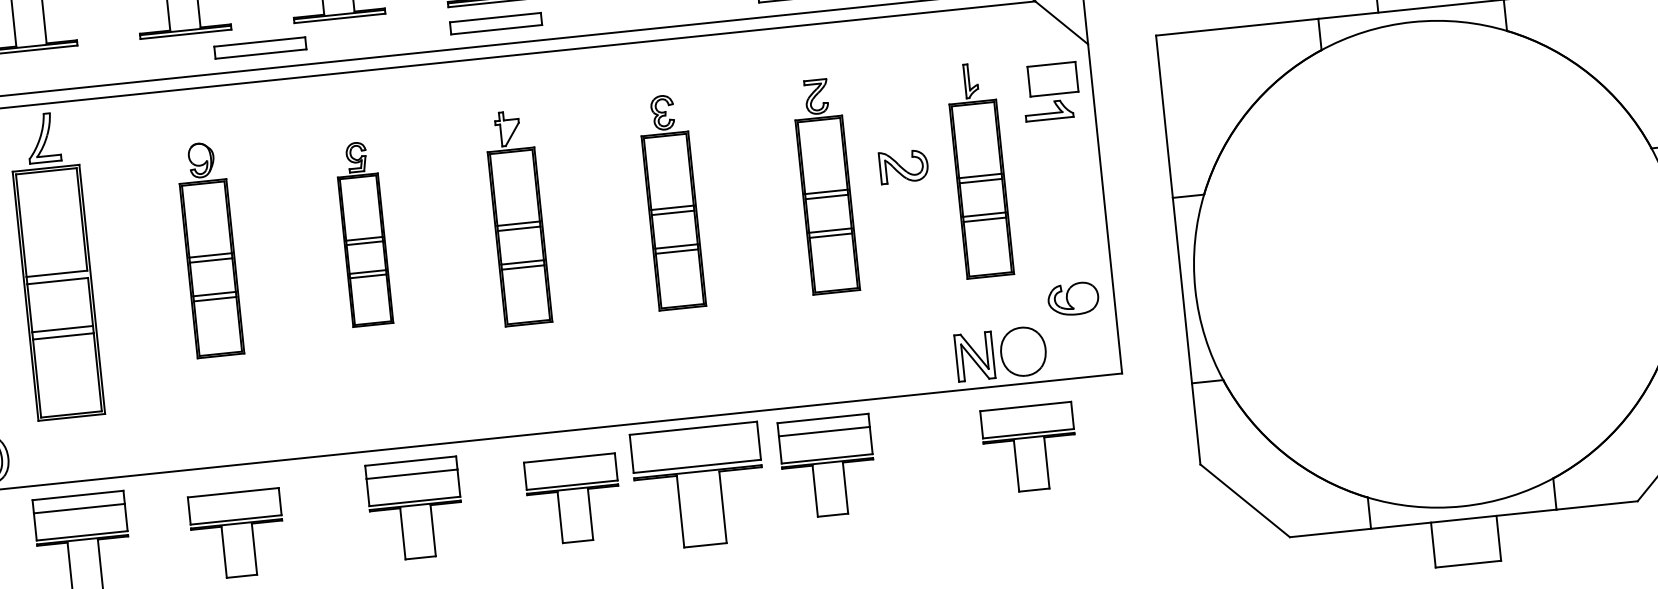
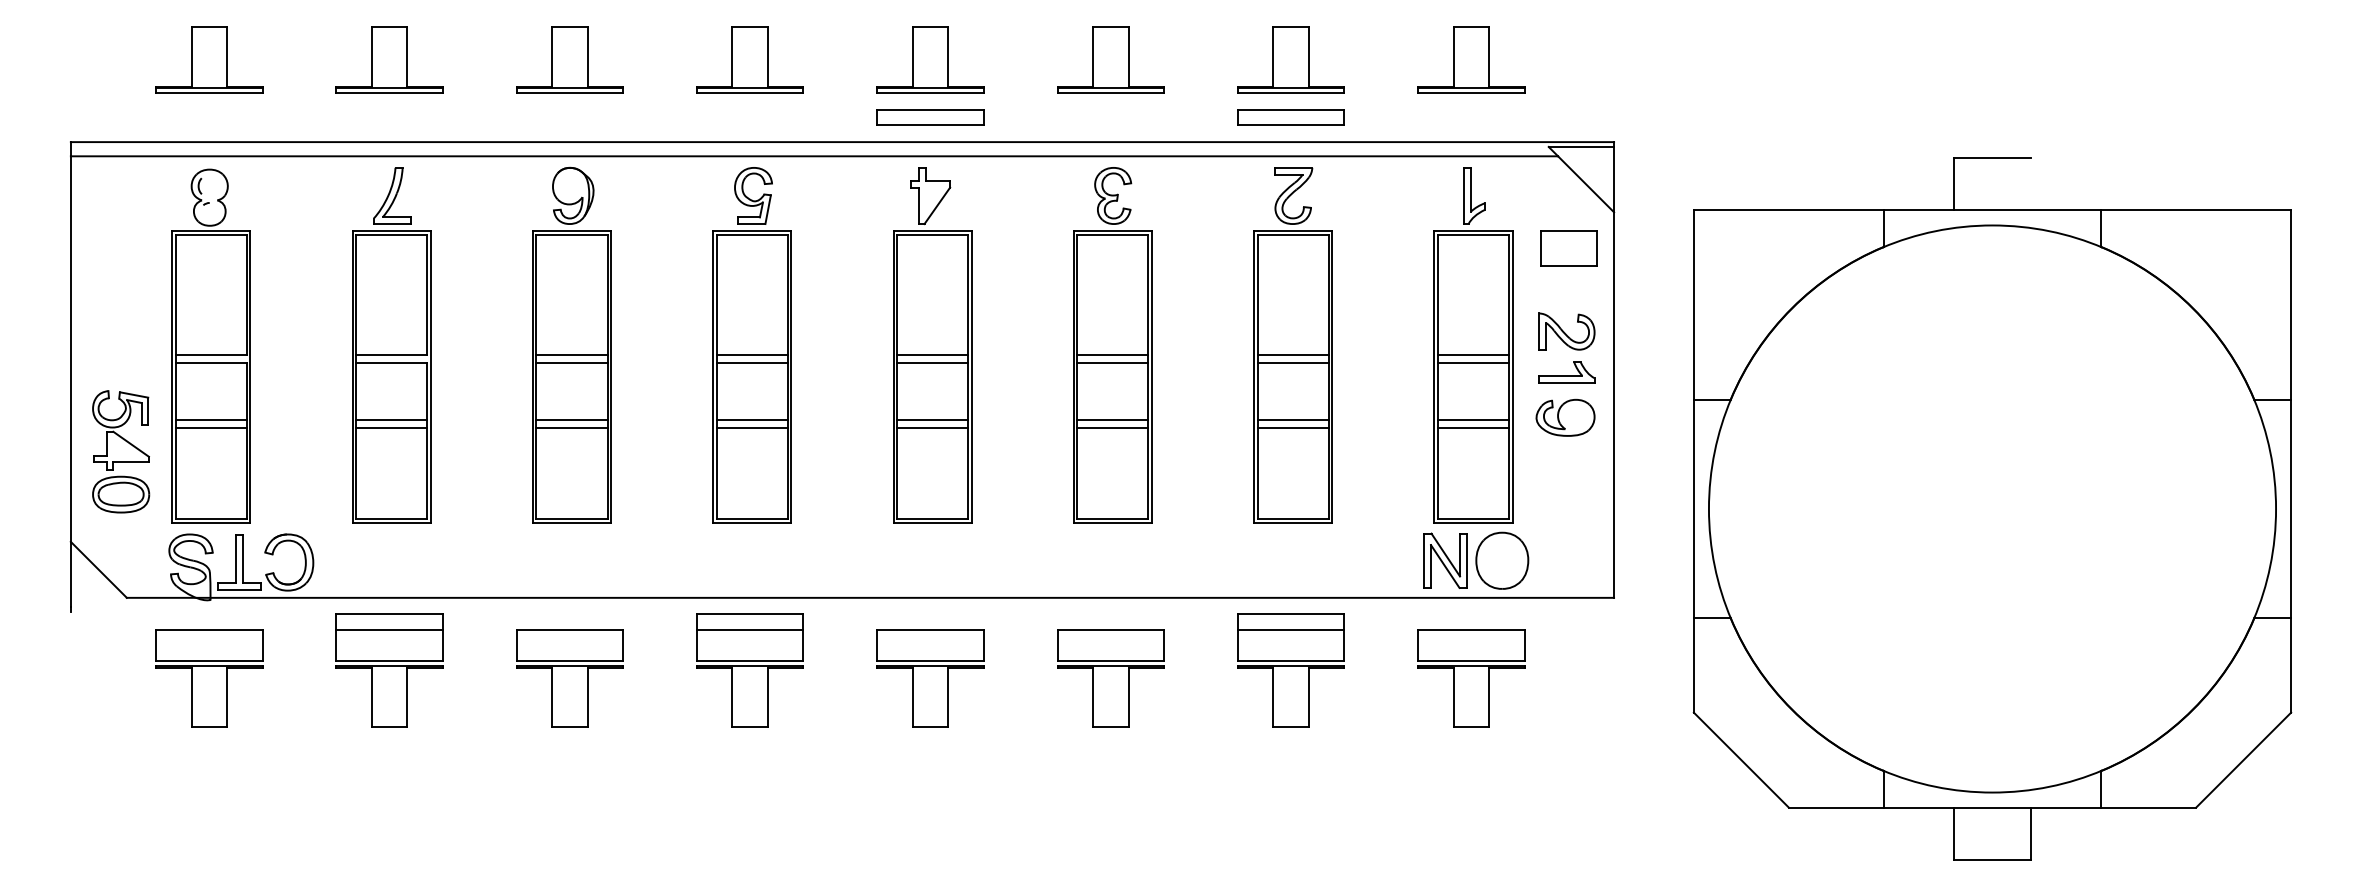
part: (260, 48) -> (654, 117), removed
part: (1048, 110) -> (1566, 372), moved
part: (903, 166) -> (1566, 331), moved
part: (979, 170) -> (1473, 345), size x1.43
part: (825, 186) -> (1292, 345), size x1.43
part: (671, 202) -> (1112, 345), size x1.43
part: (517, 218) -> (932, 345), size x1.43
part: (363, 234) -> (751, 345), size x1.67
part: (209, 249) -> (571, 344), size x1.43
part: (1073, 298) -> (1565, 417), moved
part: (1030, 448) -> (1471, 678), moved
part: (827, 466) -> (1290, 670), moved
part: (699, 486) -> (1110, 678), size x0.71
part: (573, 499) -> (930, 678), moved
part: (415, 509) -> (749, 670), moved

